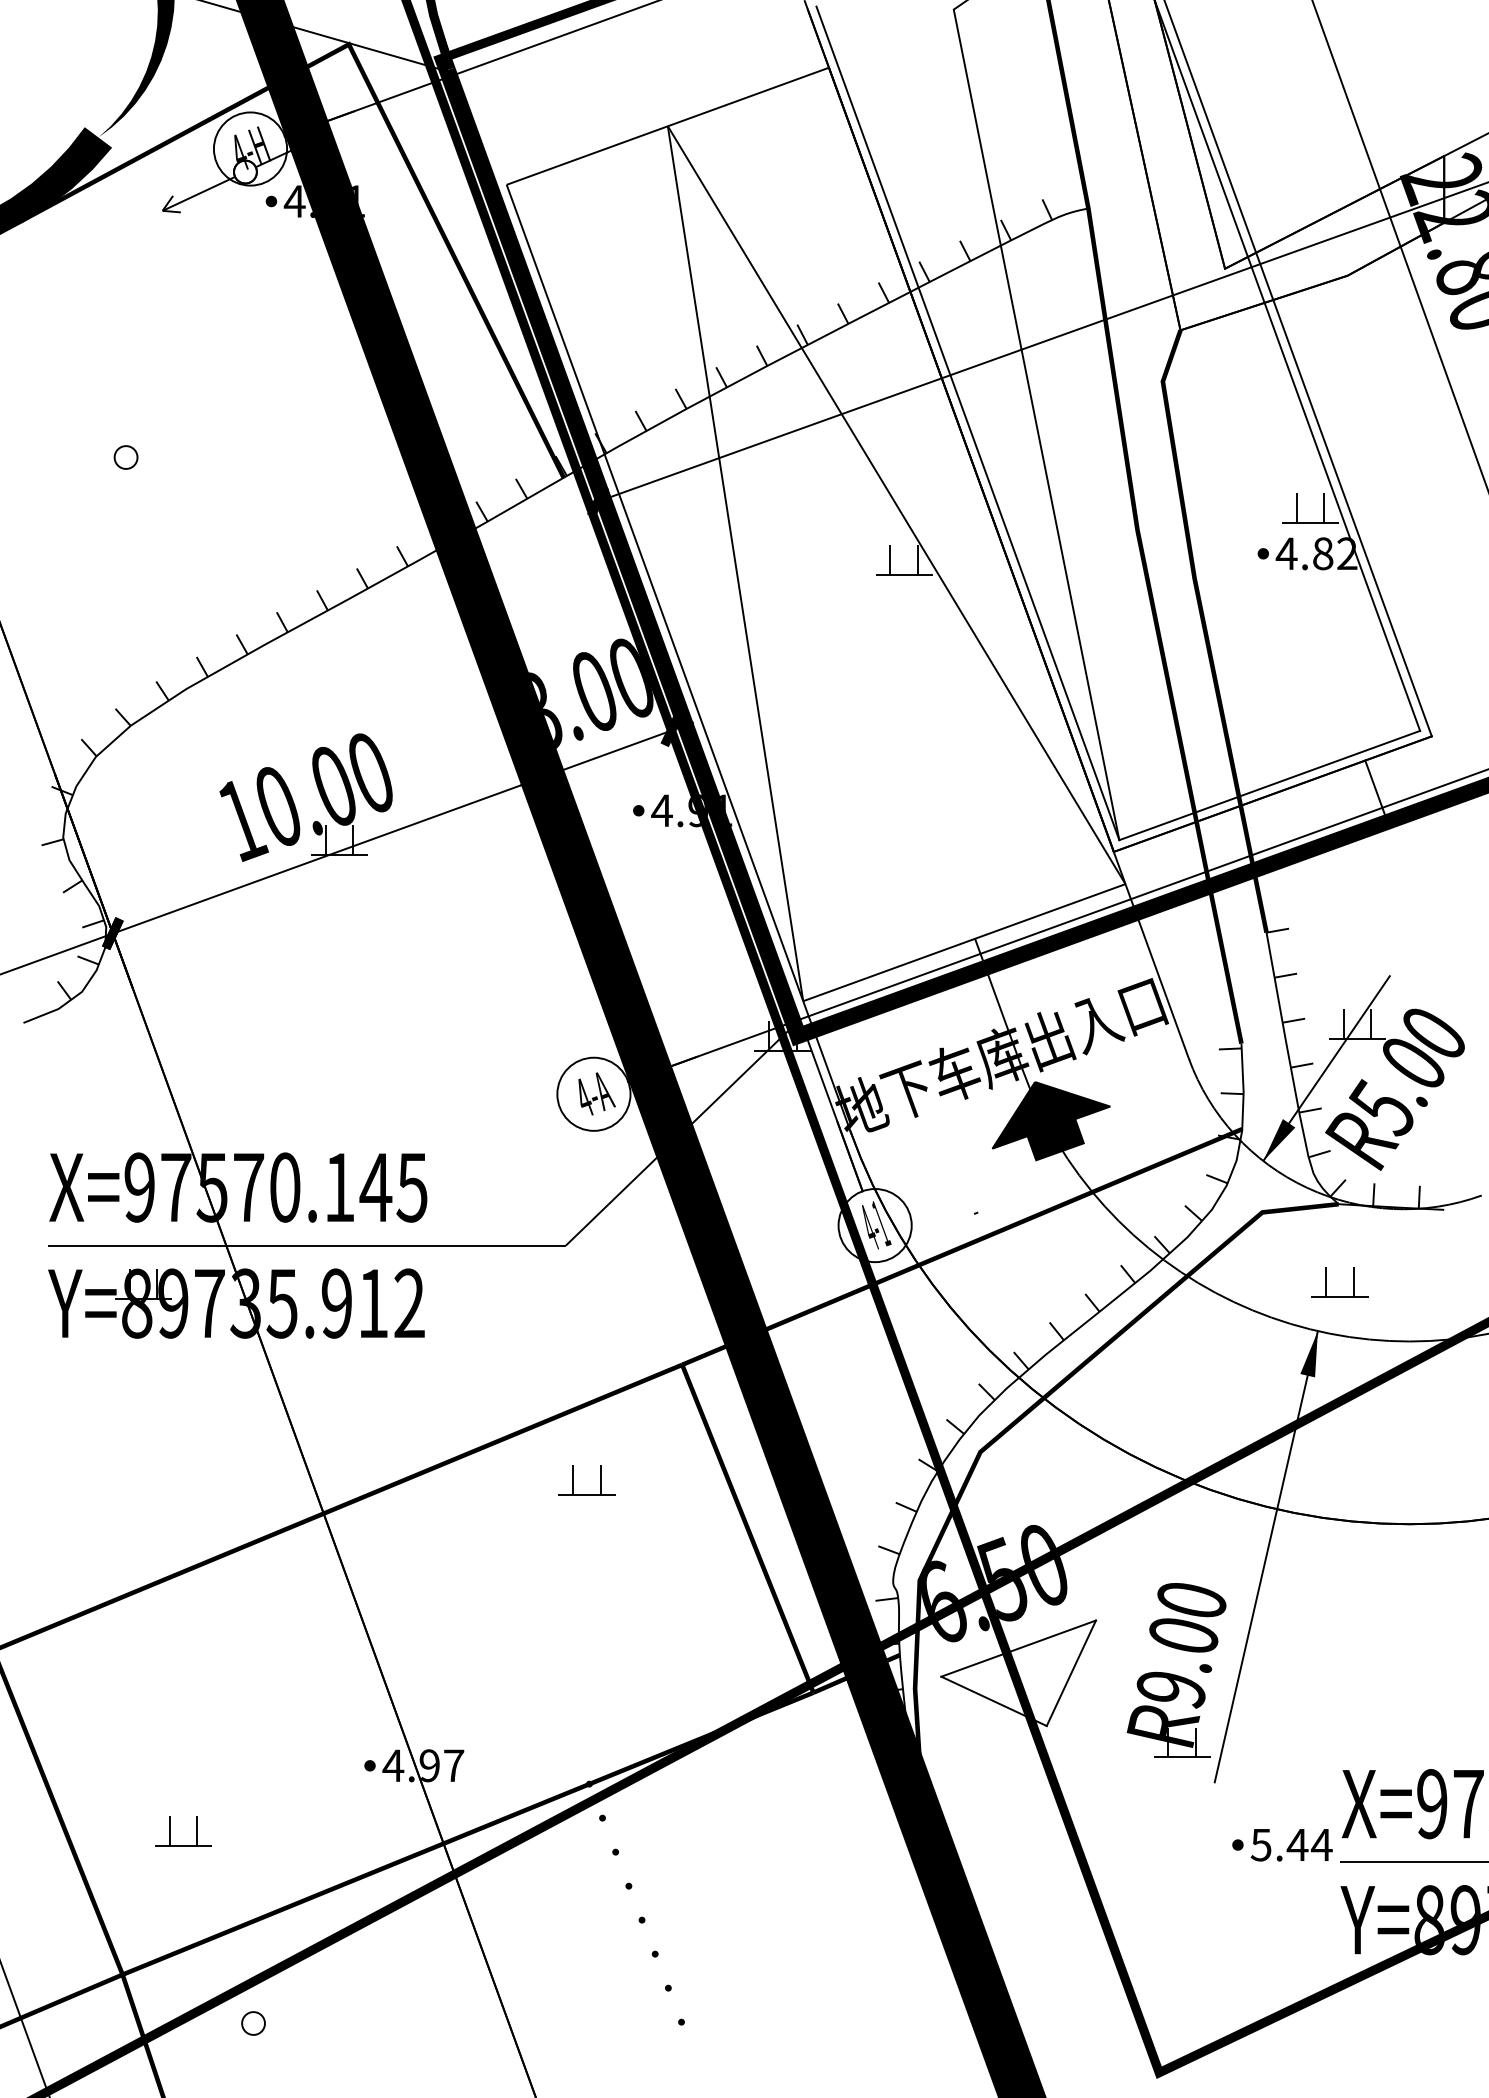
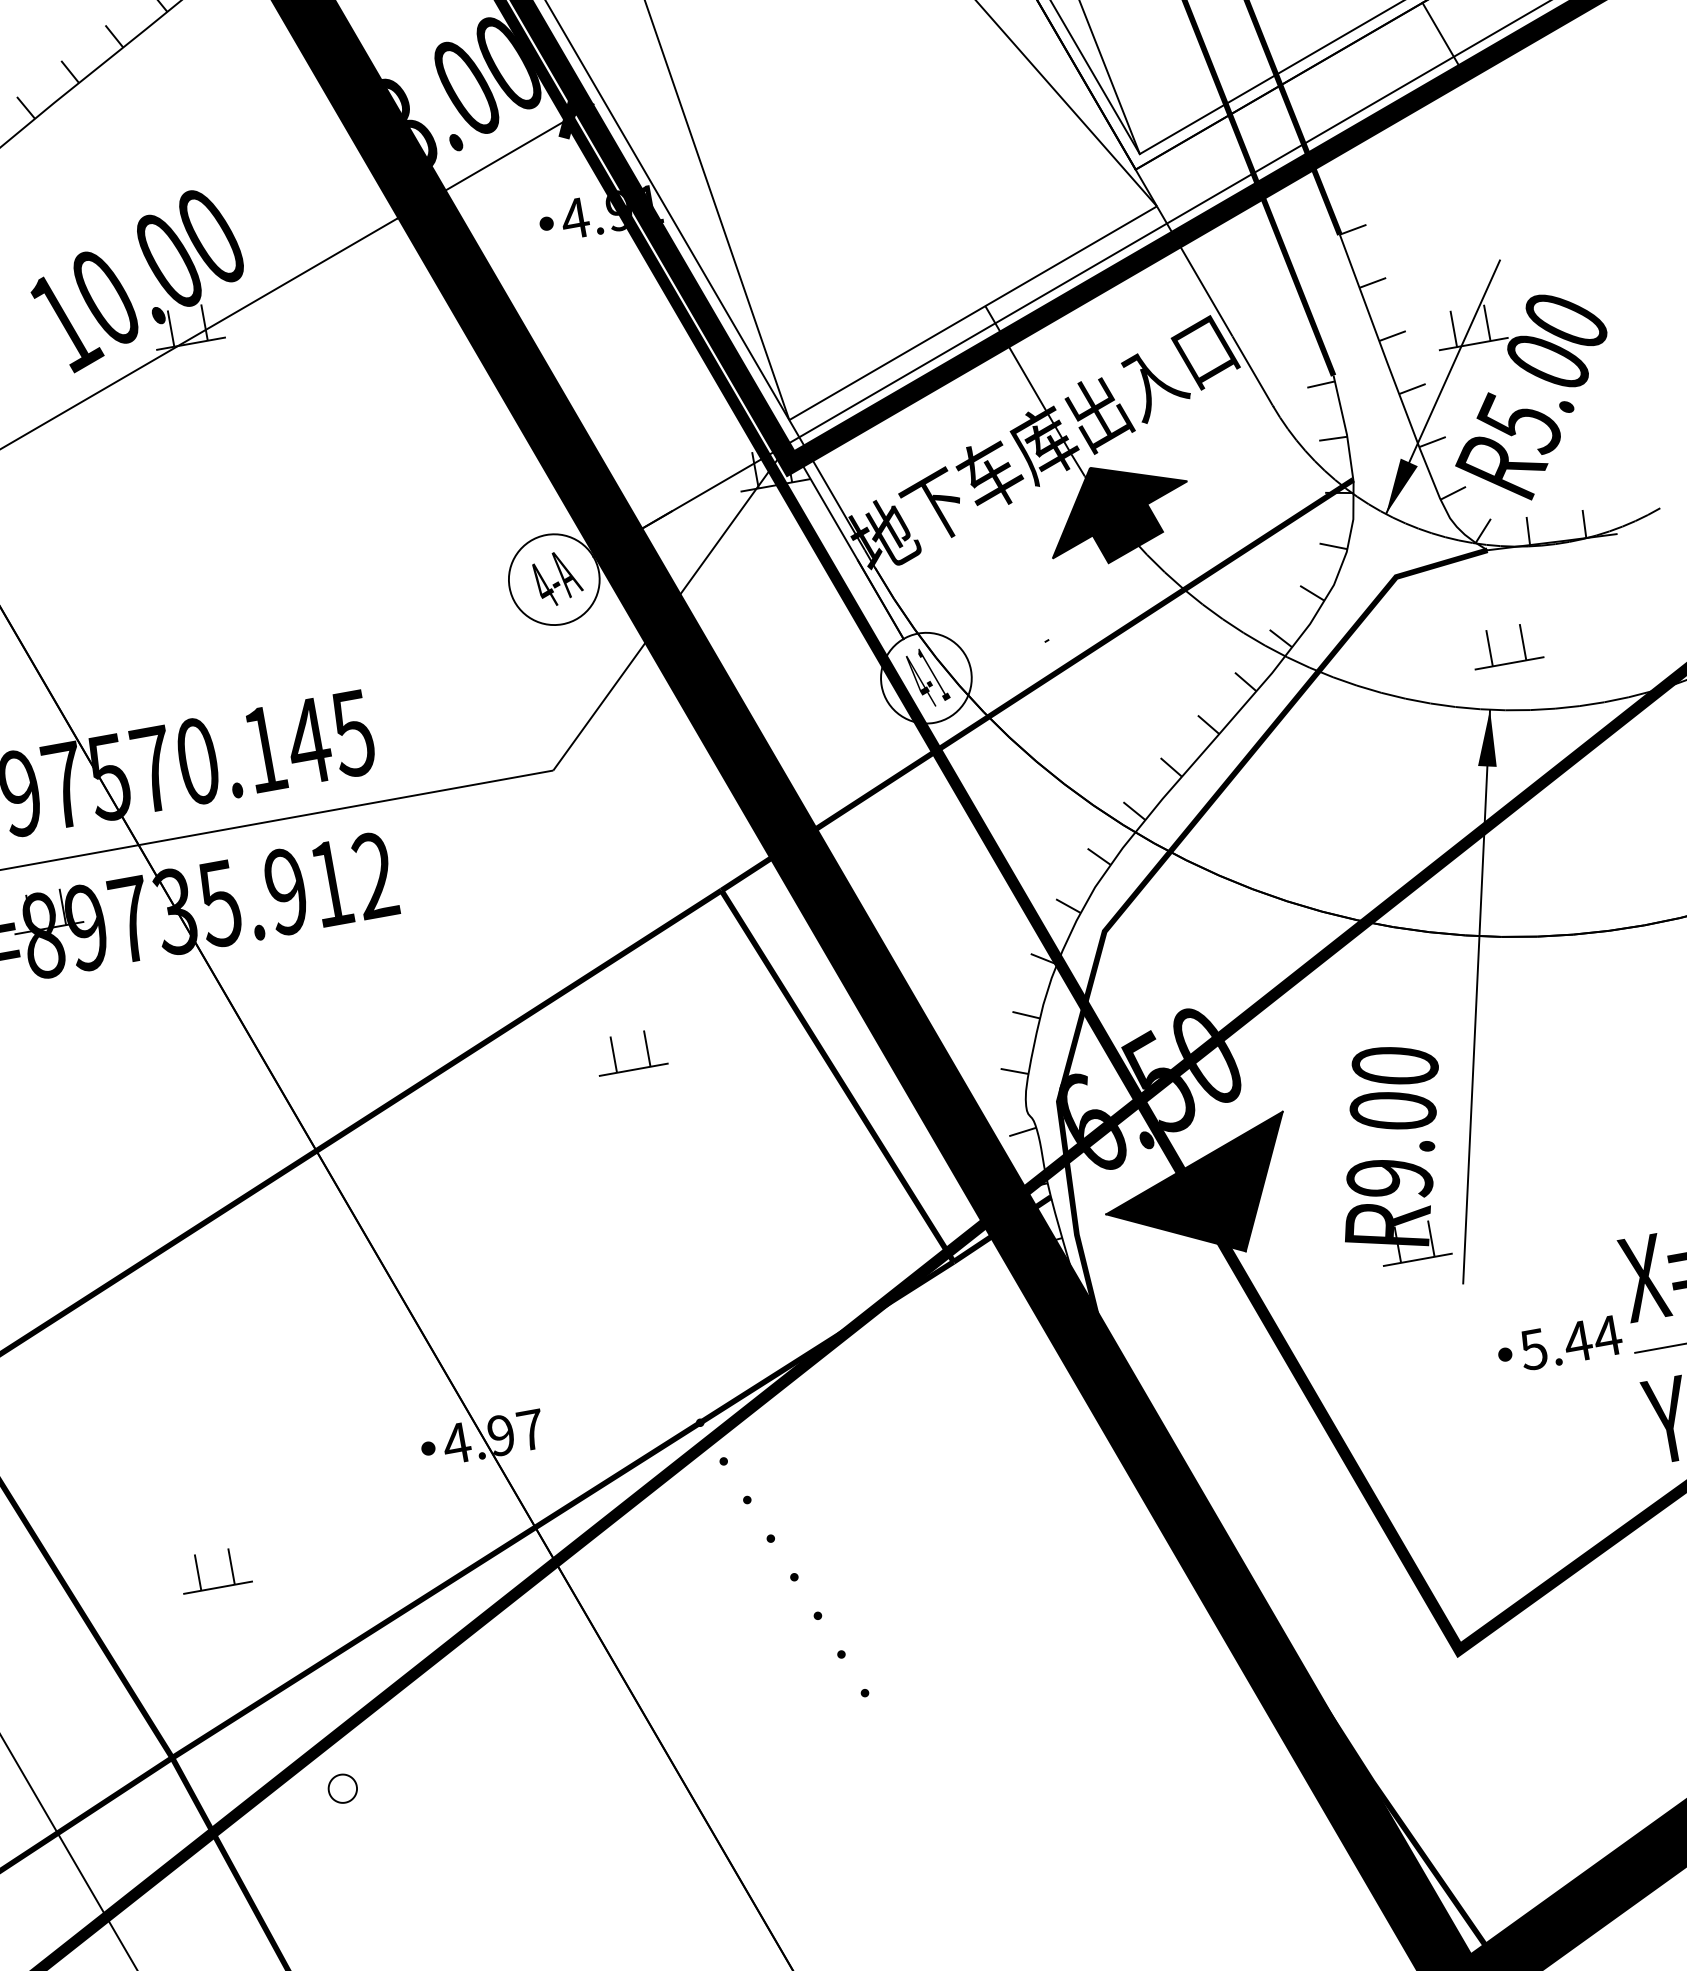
fill: (1018, 1672) -> (1199, 1192), added

